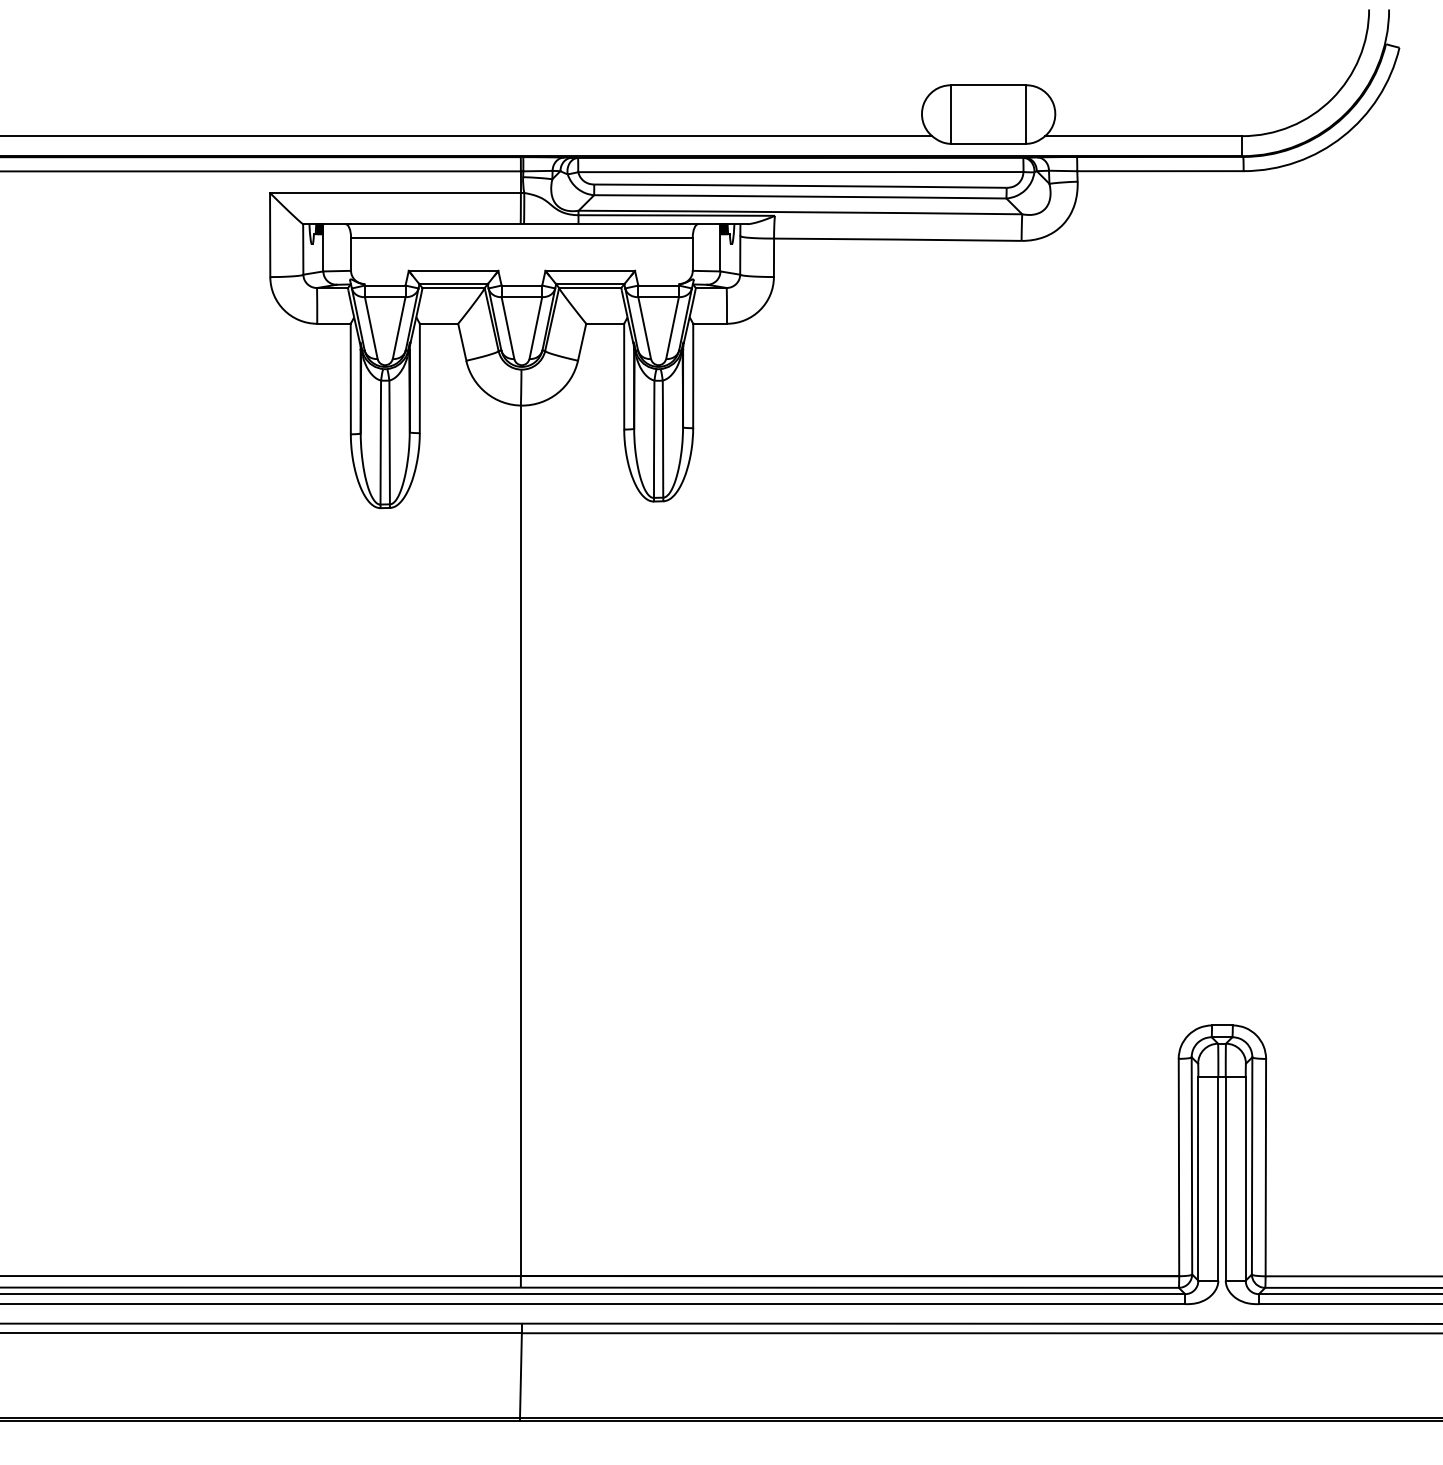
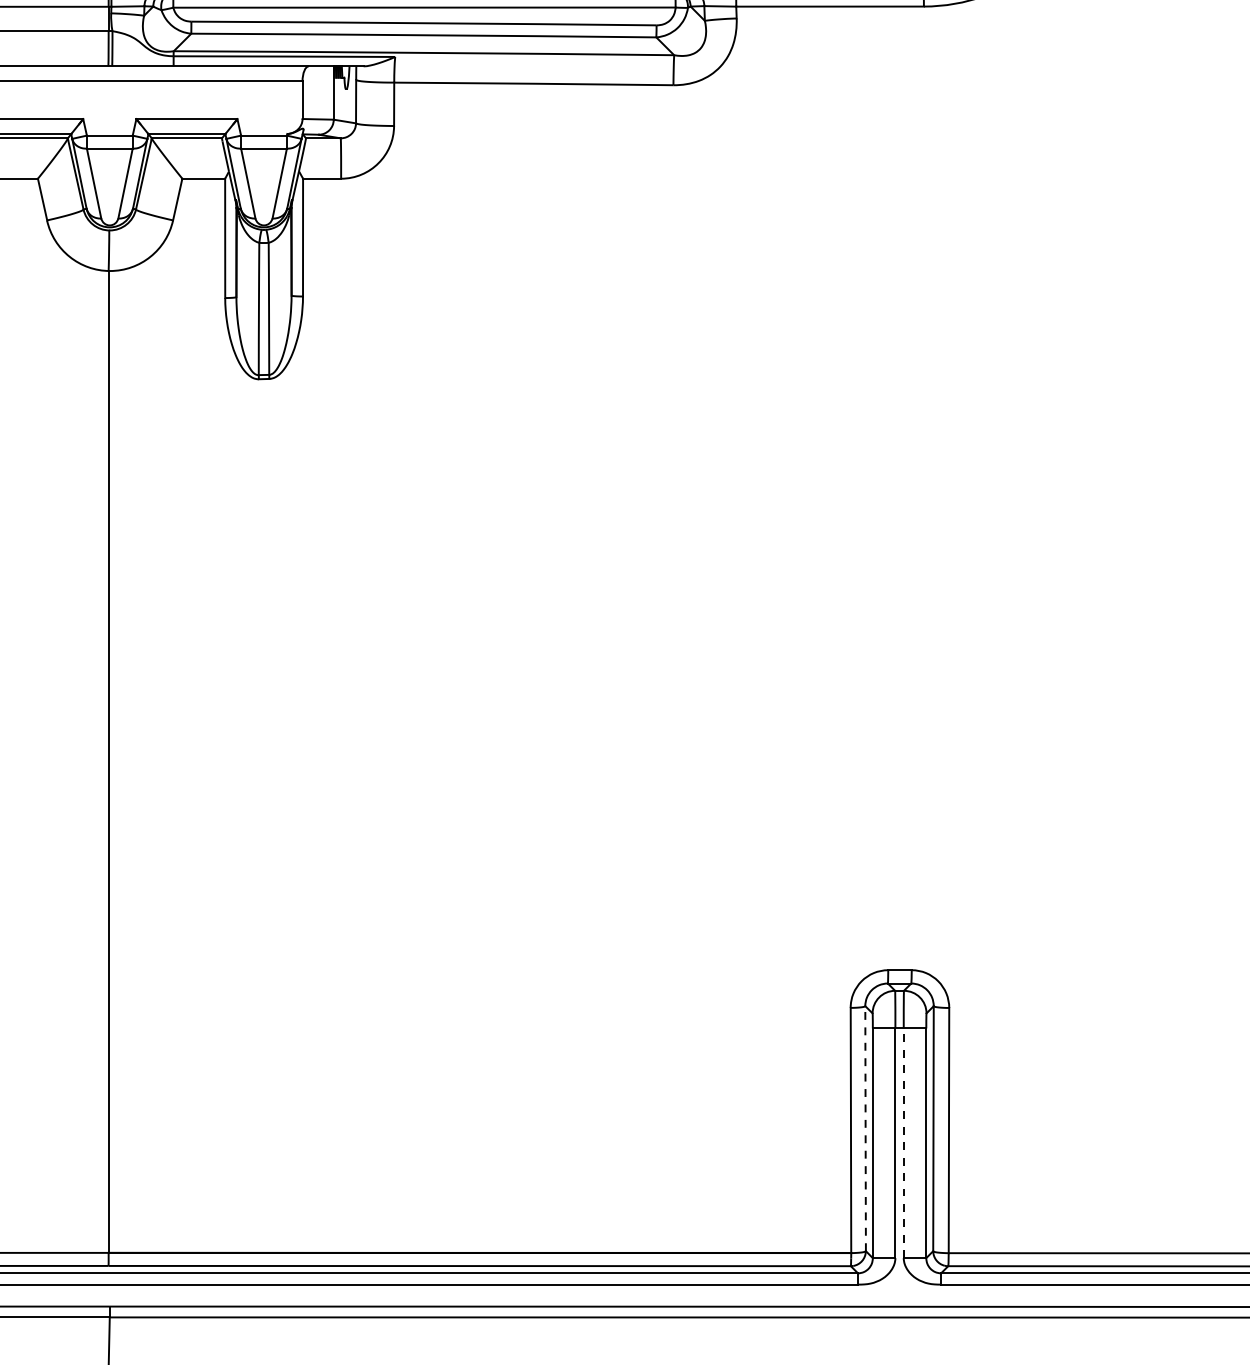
line: (1191, 1165) -> (865, 1128), solid -> dashed
line: (1225, 1178) -> (903, 1142), solid -> dashed

